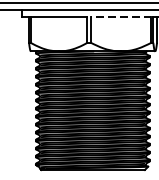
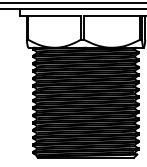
line: (120, 16) -> (111, 15), dashed -> solid

